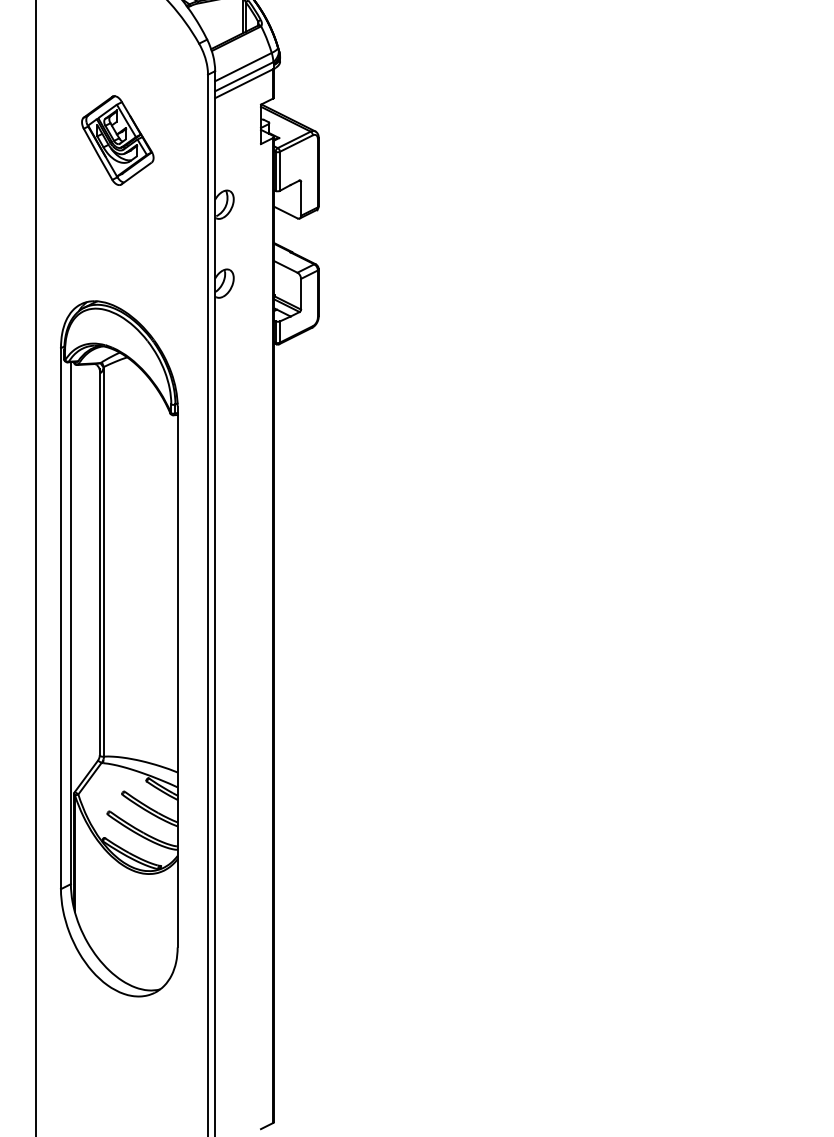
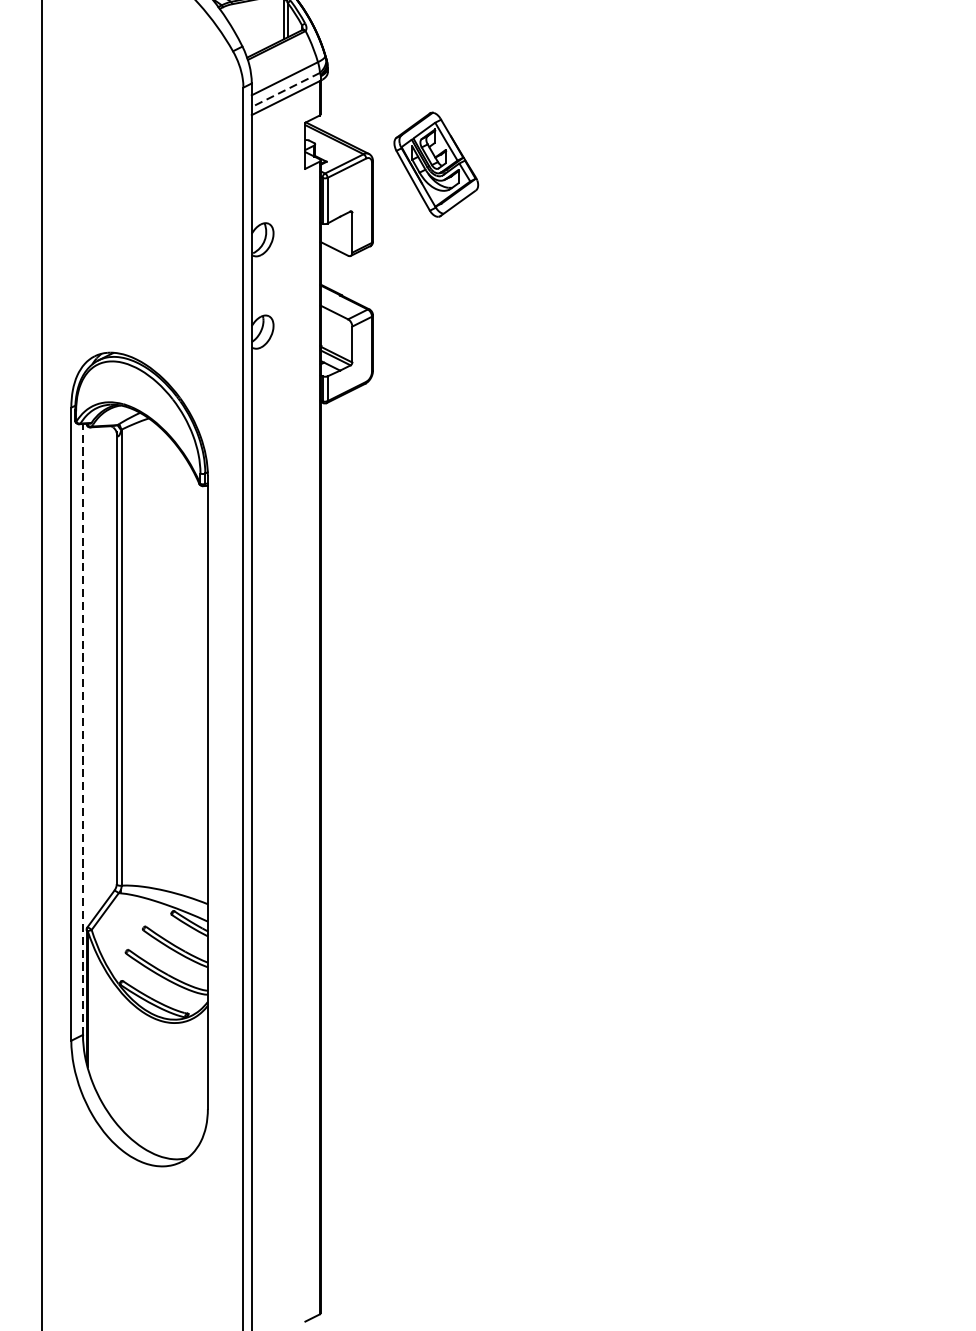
line: (244, 76) -> (286, 89), solid -> dashed
part: (117, 140) -> (435, 164), moved
line: (70, 623) -> (82, 729), solid -> dashed

